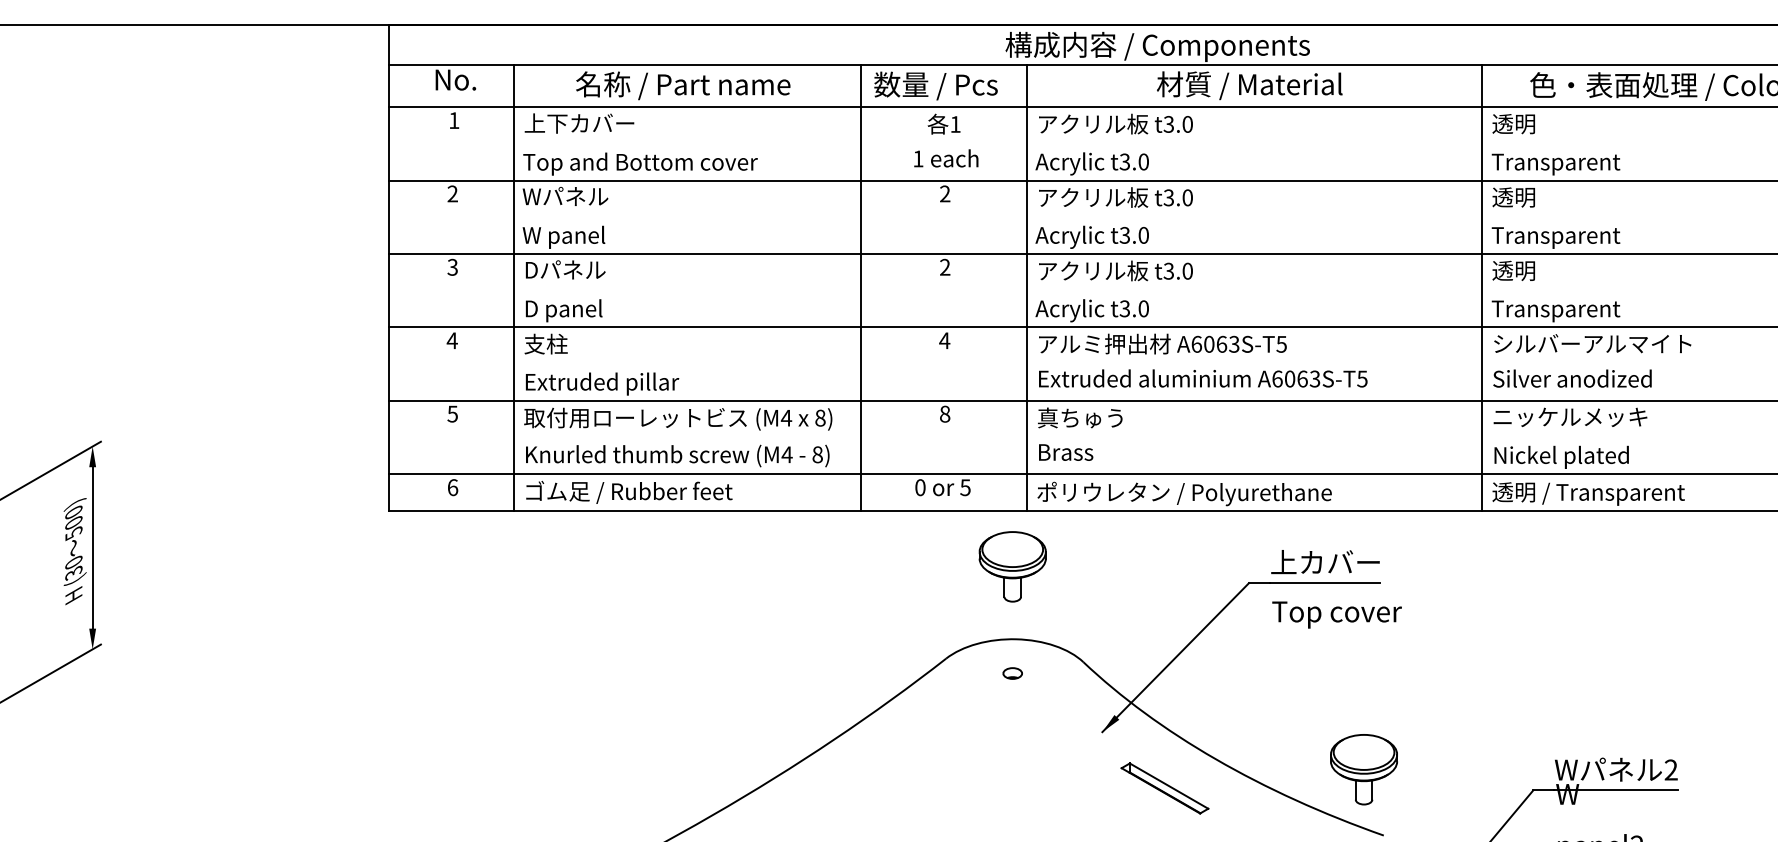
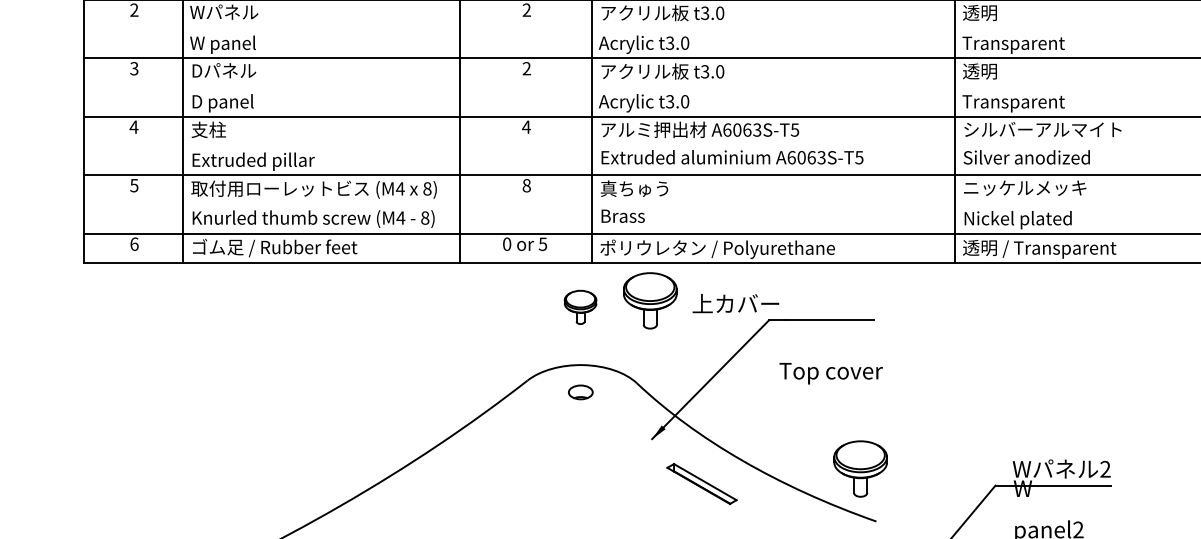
part: (1099, 558) -> (649, 300), added
text: (1325, 562) -> (735, 303), moved
part: (1012, 566) -> (580, 307), size x0.6
text: (1336, 614) -> (830, 373), moved
part: (1012, 673) -> (580, 392), size x1.6

